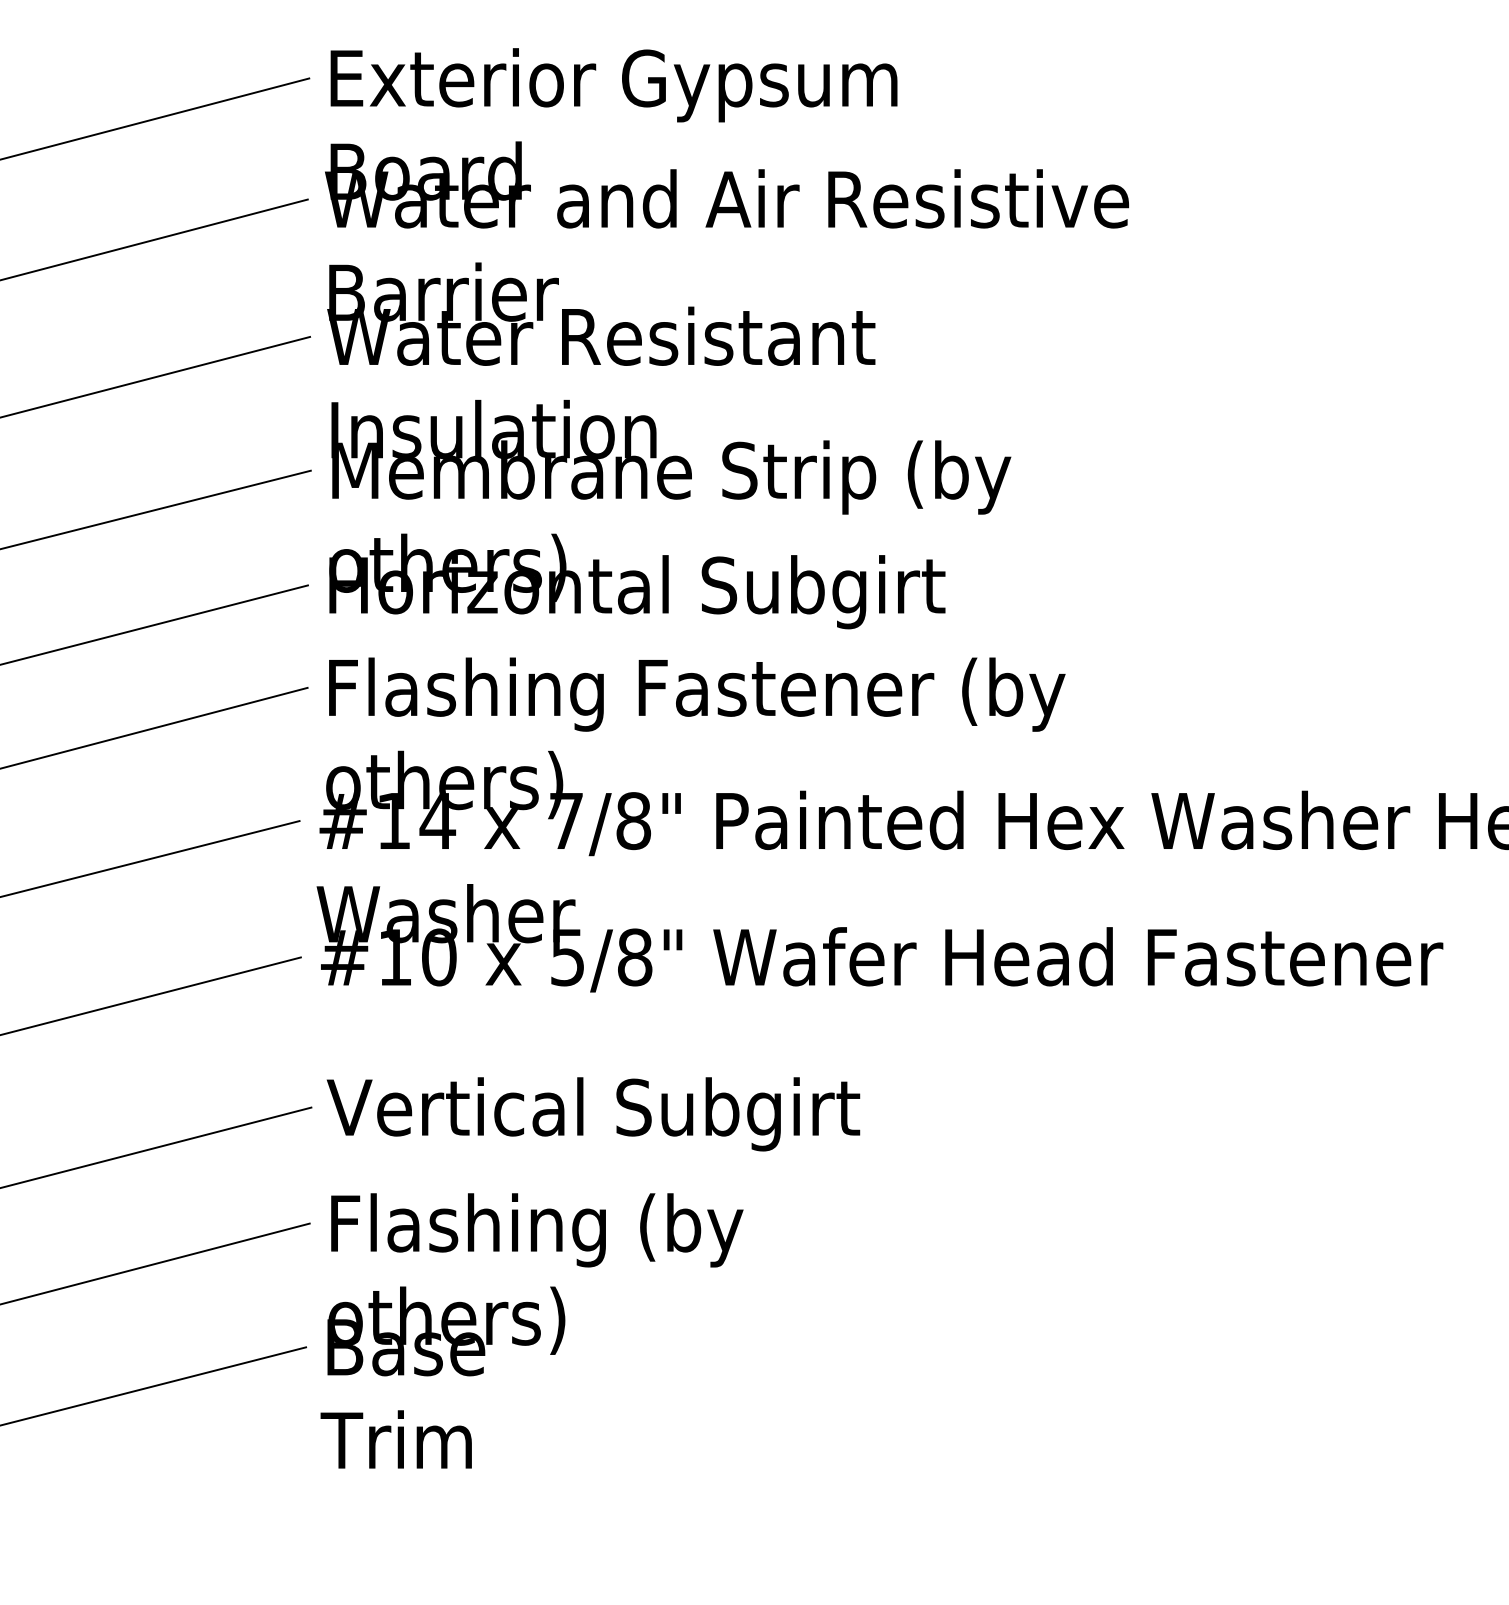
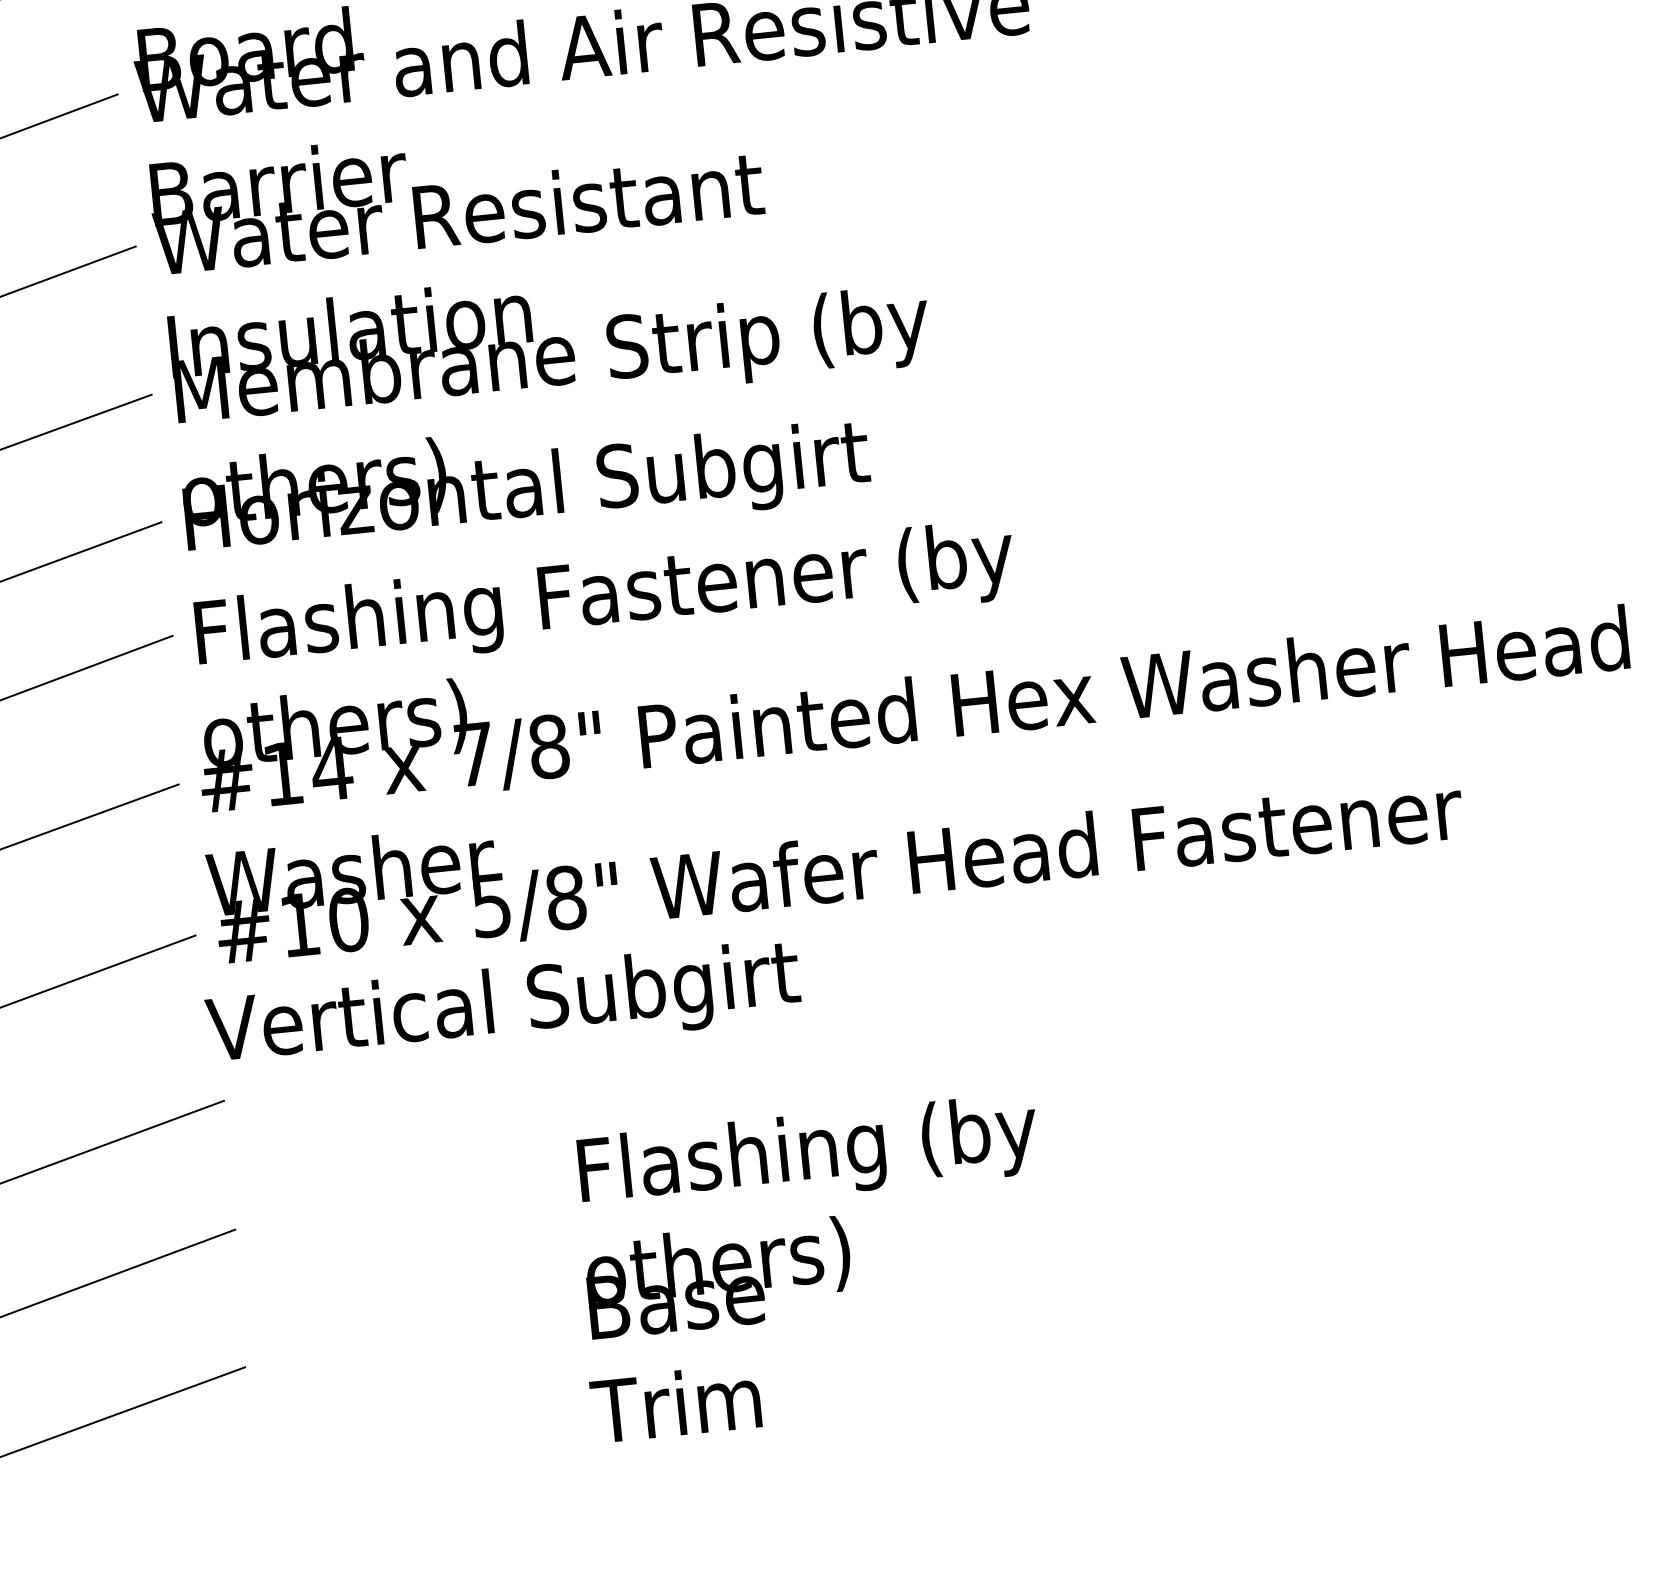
text: (593, 1114) -> (503, 1008), moved
text: (531, 1330) -> (813, 1267), moved

